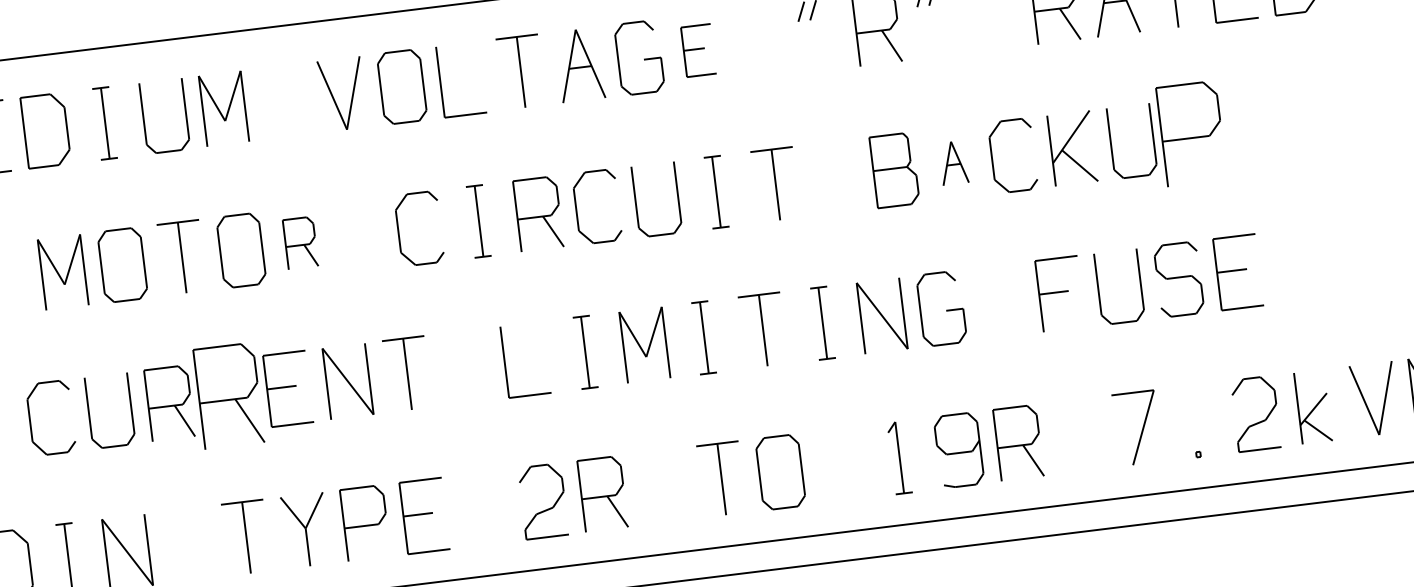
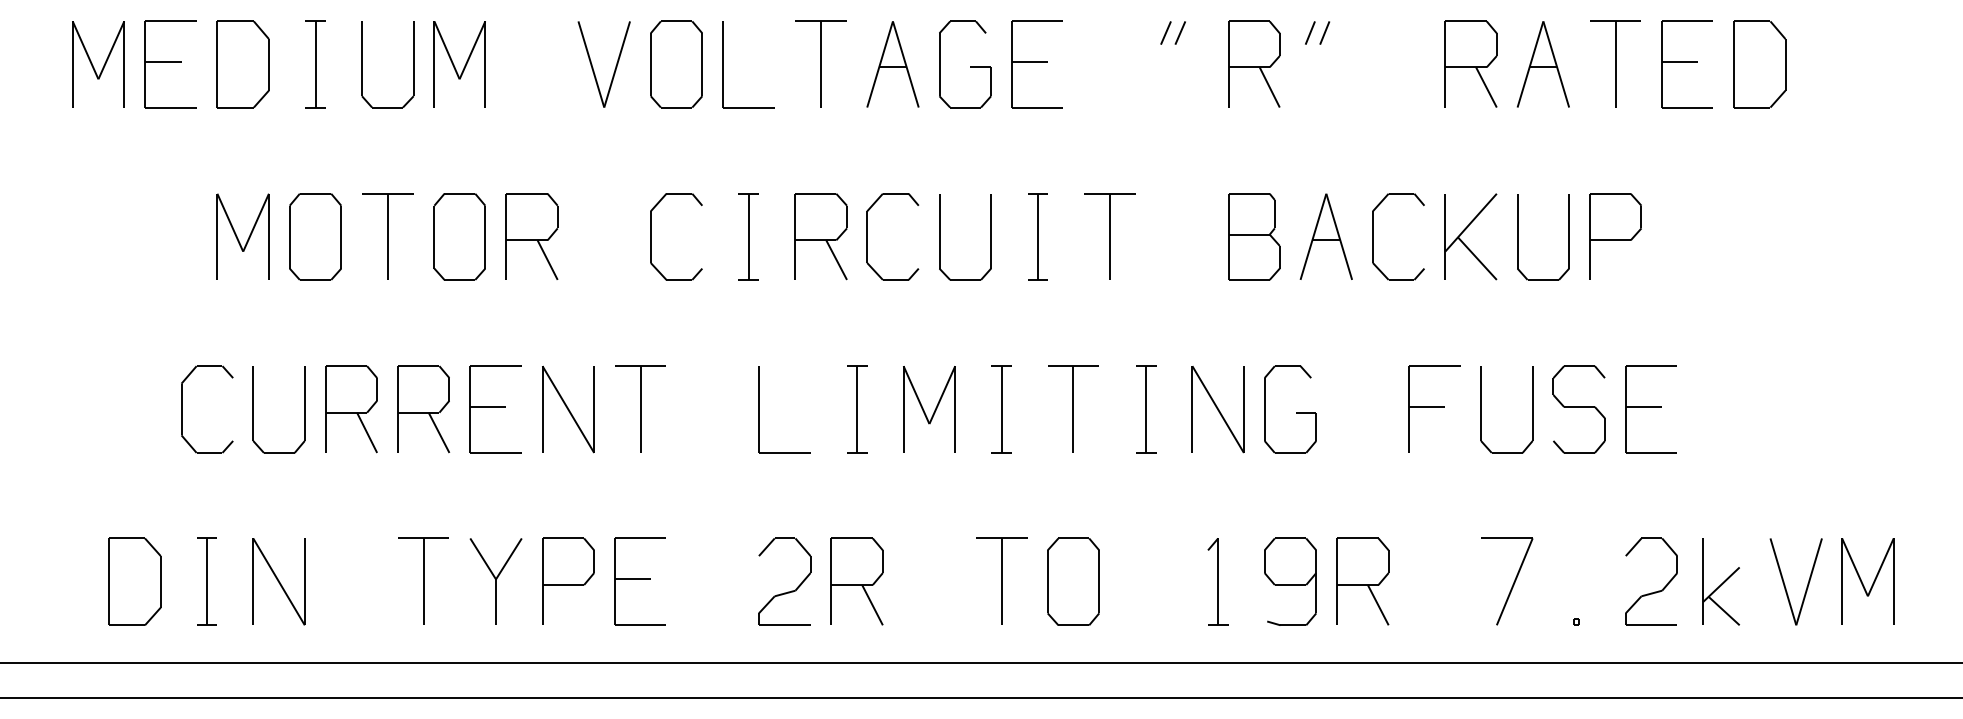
part: (698, 50) -> (1036, 64), size x1.43
part: (1191, 133) -> (1615, 236), size x0.71
part: (953, 162) -> (1325, 236), size x1.67
part: (300, 243) -> (531, 236), size x1.43
part: (228, 396) -> (423, 409), size x0.71

